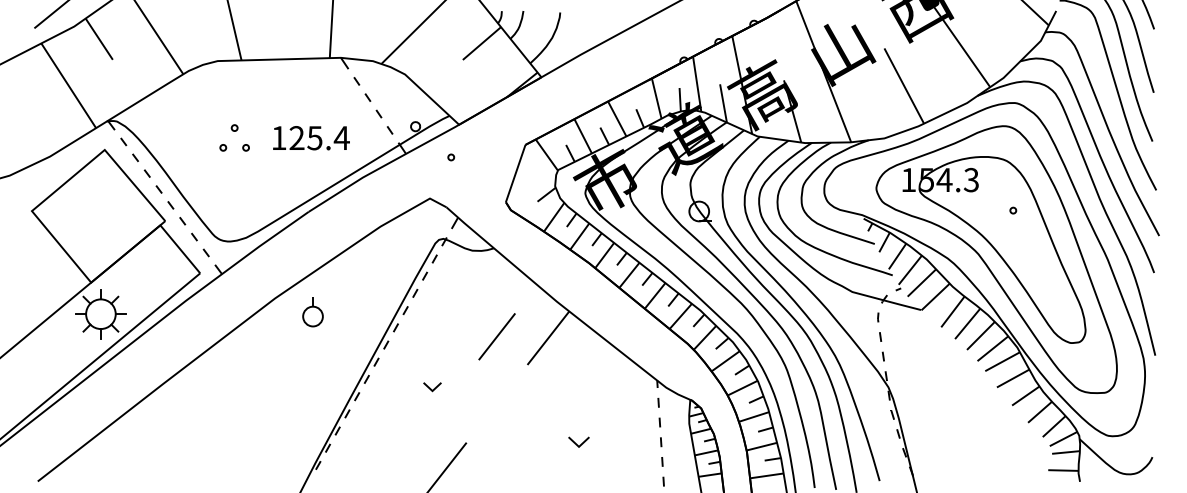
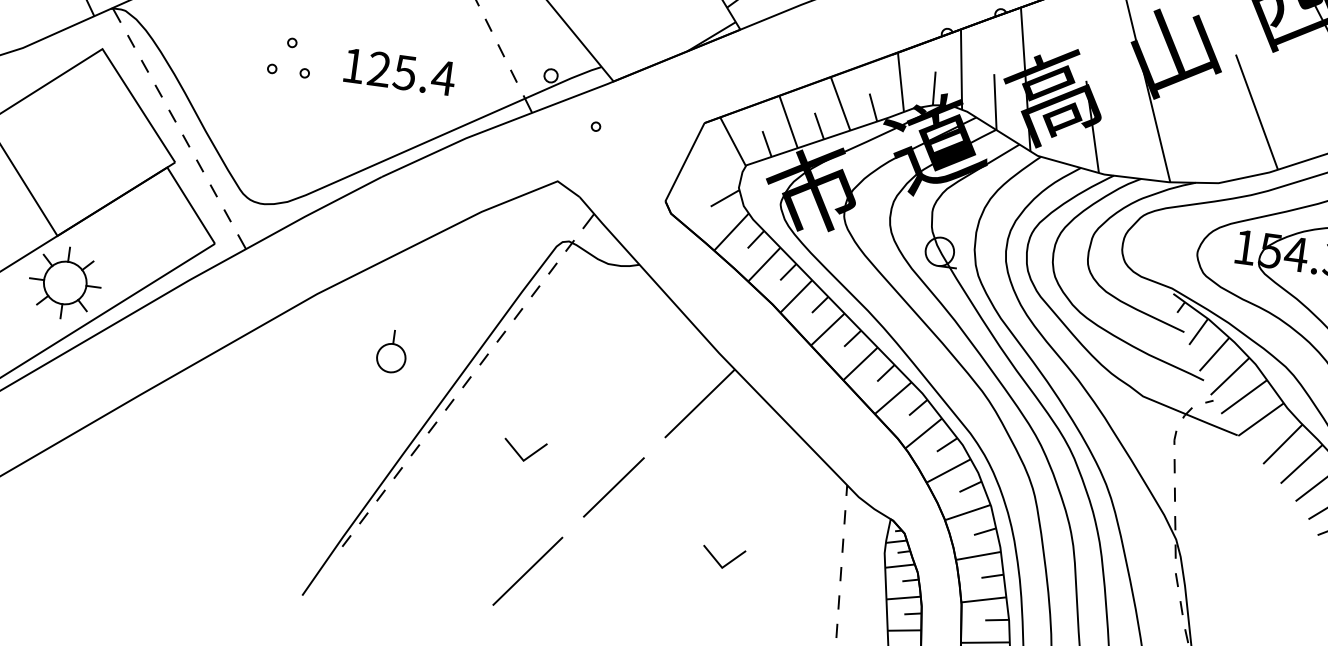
part: (312, 312) -> (391, 352), moved
line: (496, 336) -> (613, 486), moved
part: (432, 386) -> (524, 450), size x1.67
part: (578, 441) -> (722, 557), size x1.43

